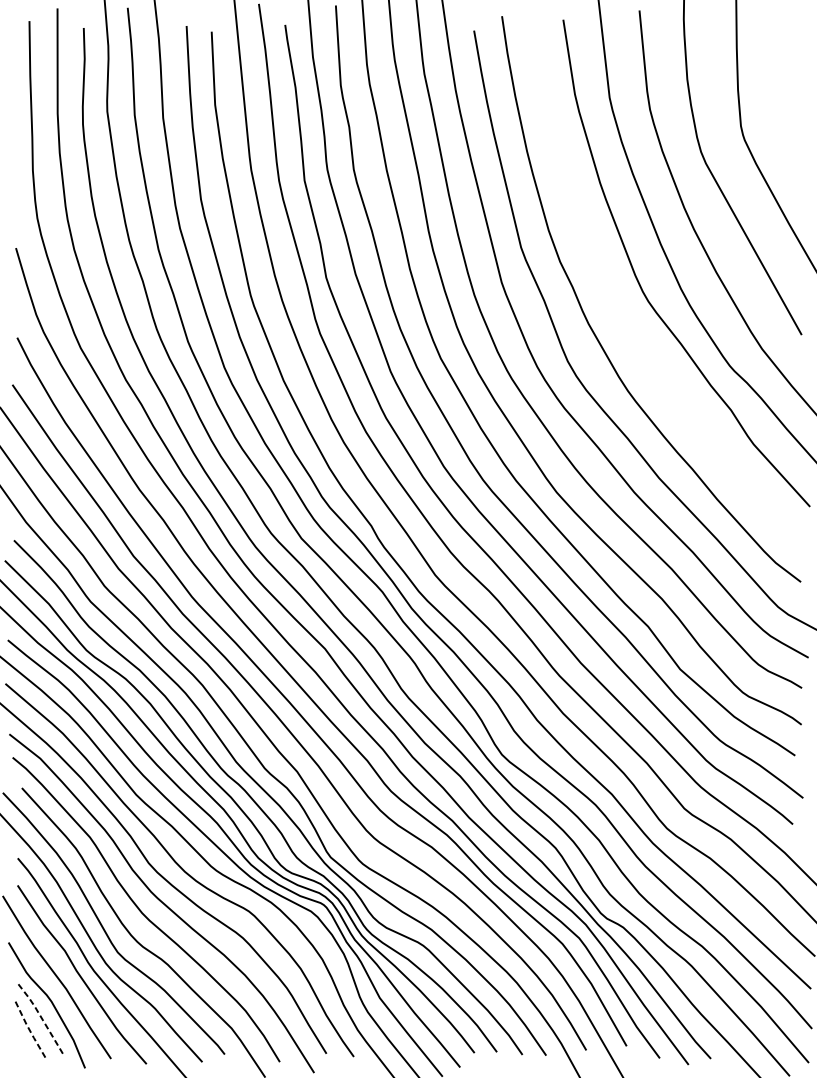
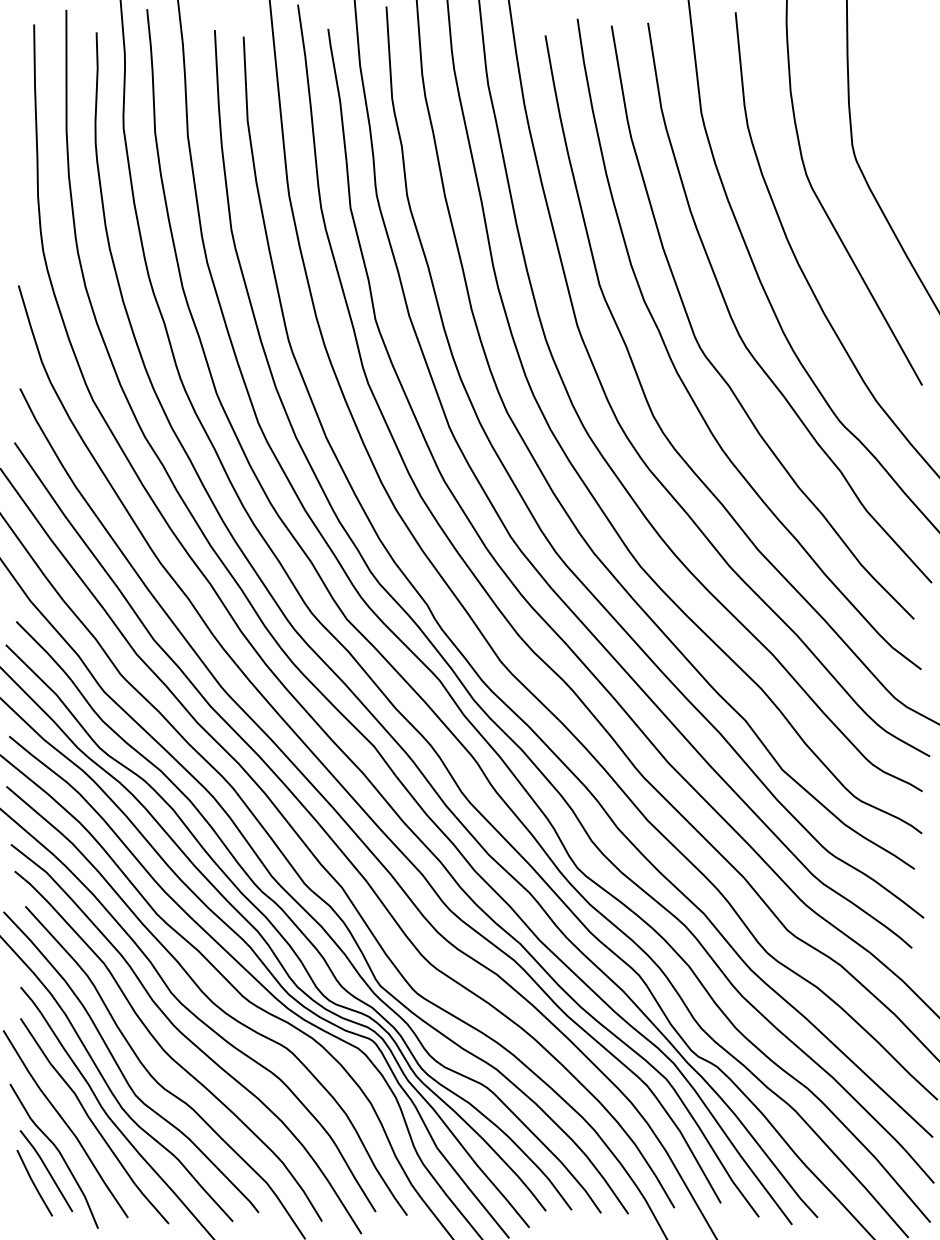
curve: (620, 316) -> (713, 364), added
line: (40, 1015) -> (46, 1168), dashed -> solid
line: (28, 1029) -> (33, 1183), dashed -> solid

